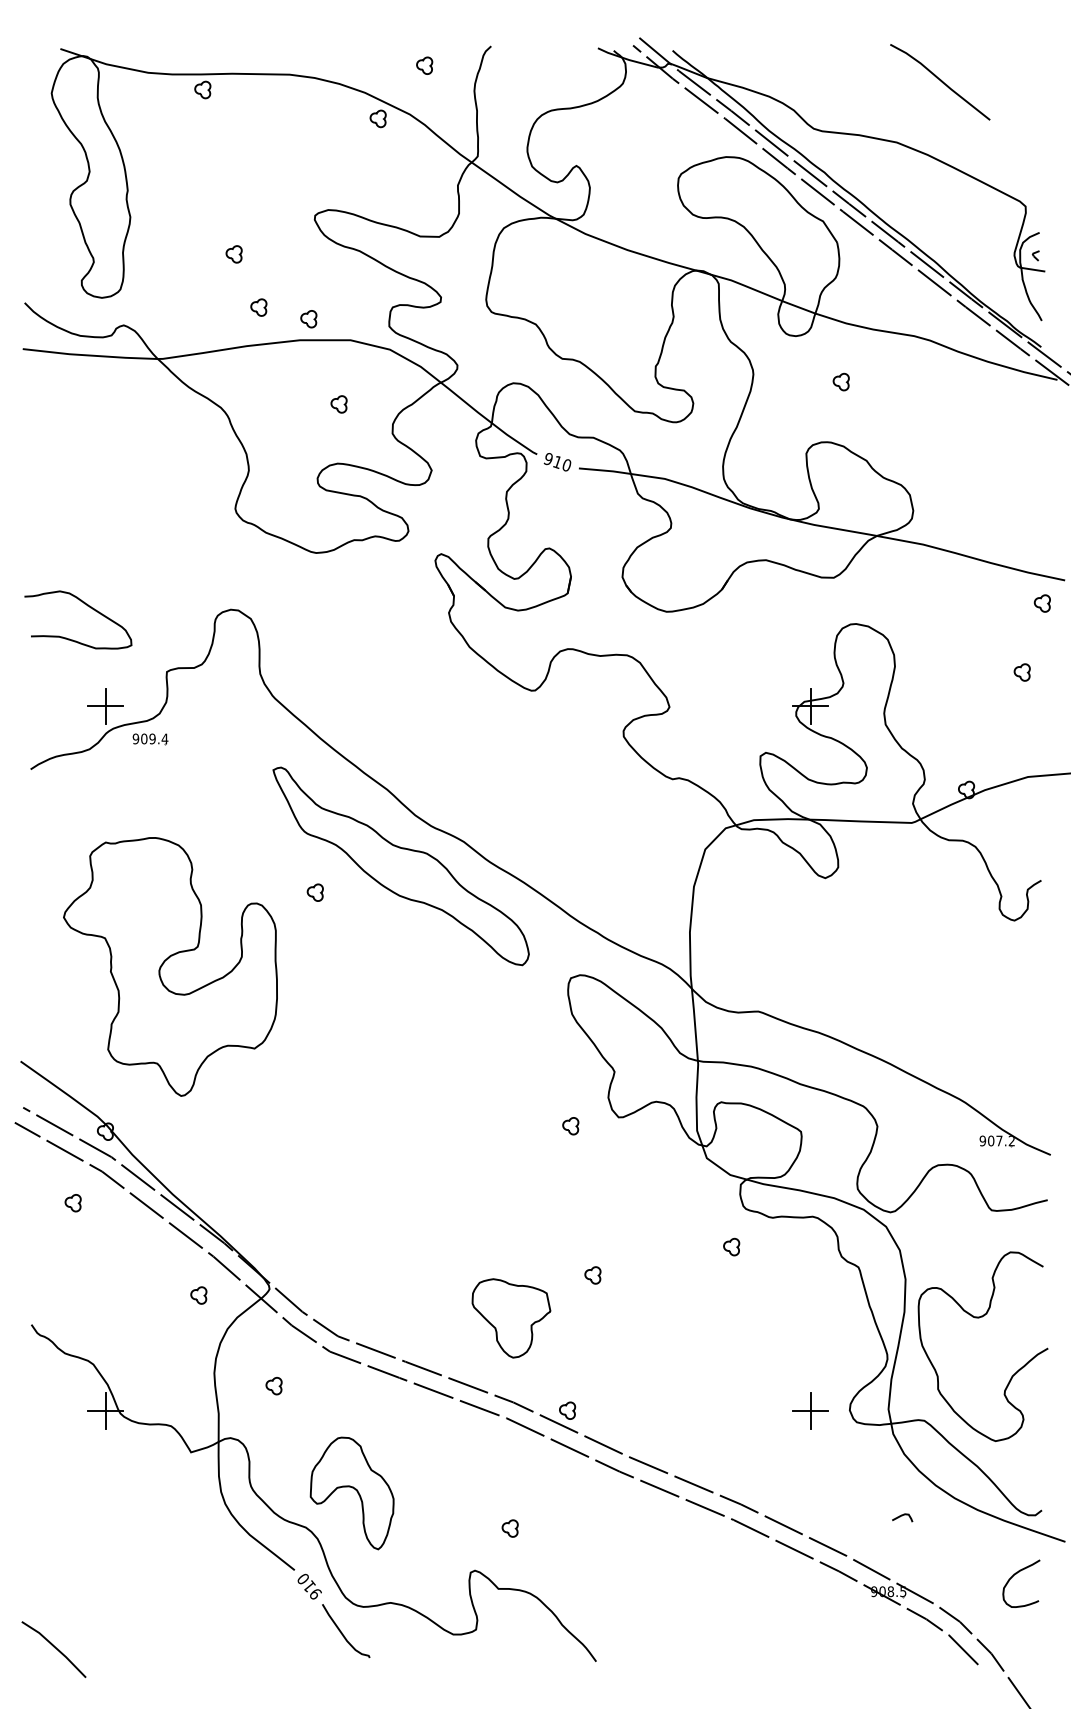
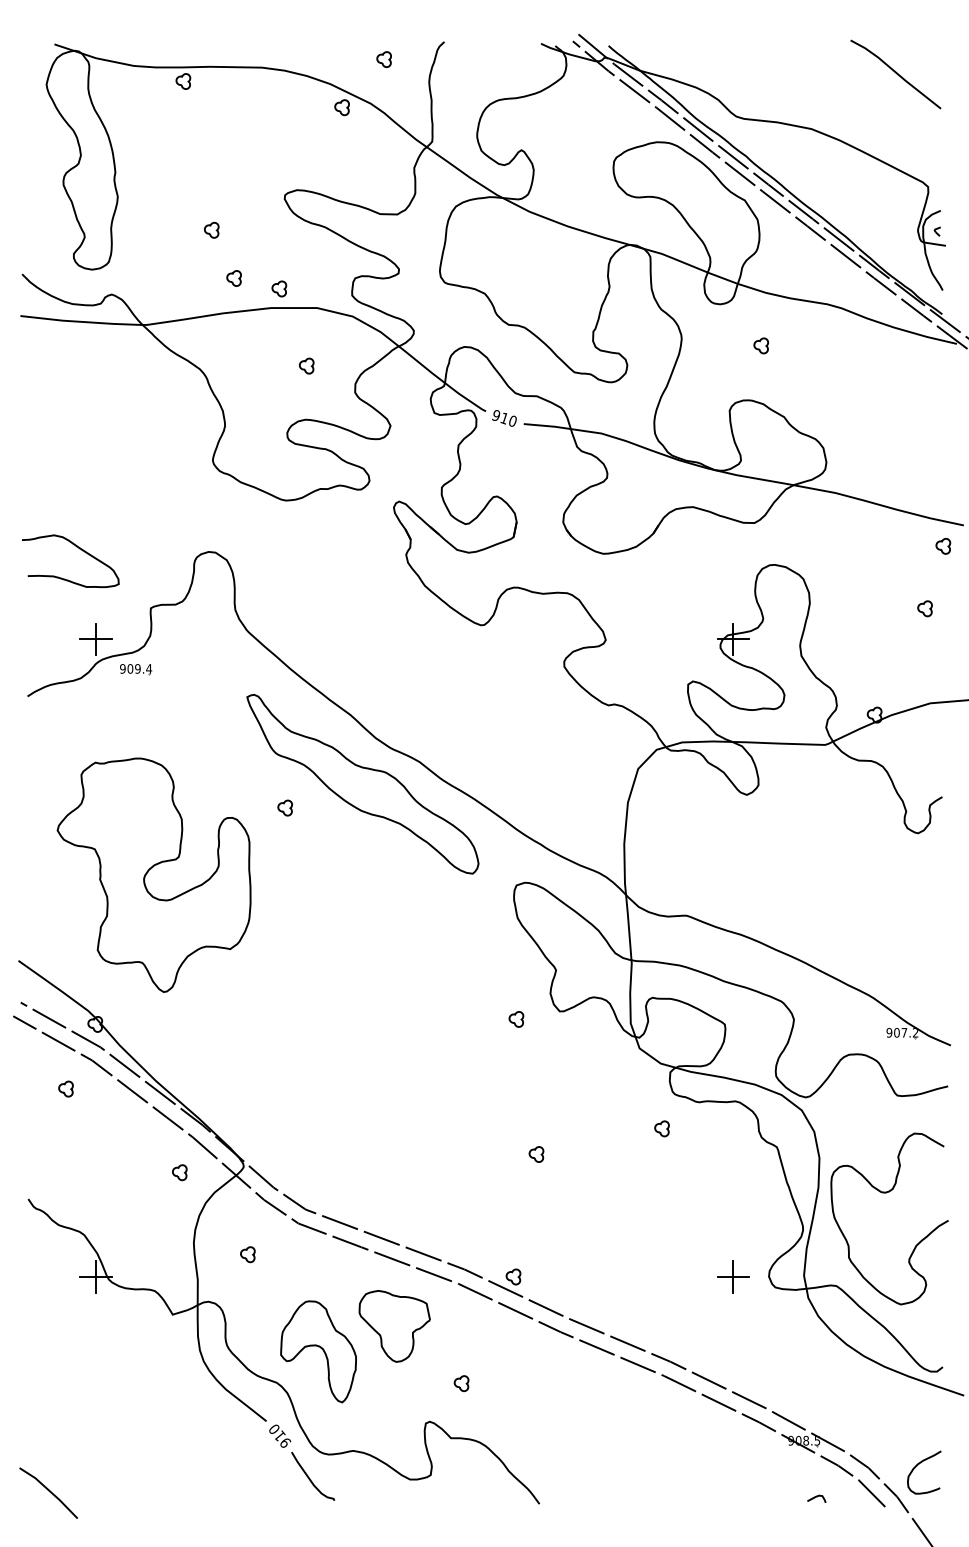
line: (939, 81) -> (895, 73), moved
part: (511, 1318) -> (394, 1326), moved
curve: (902, 1516) -> (816, 1497), moved
curve: (1014, 1575) -> (918, 1465), moved

